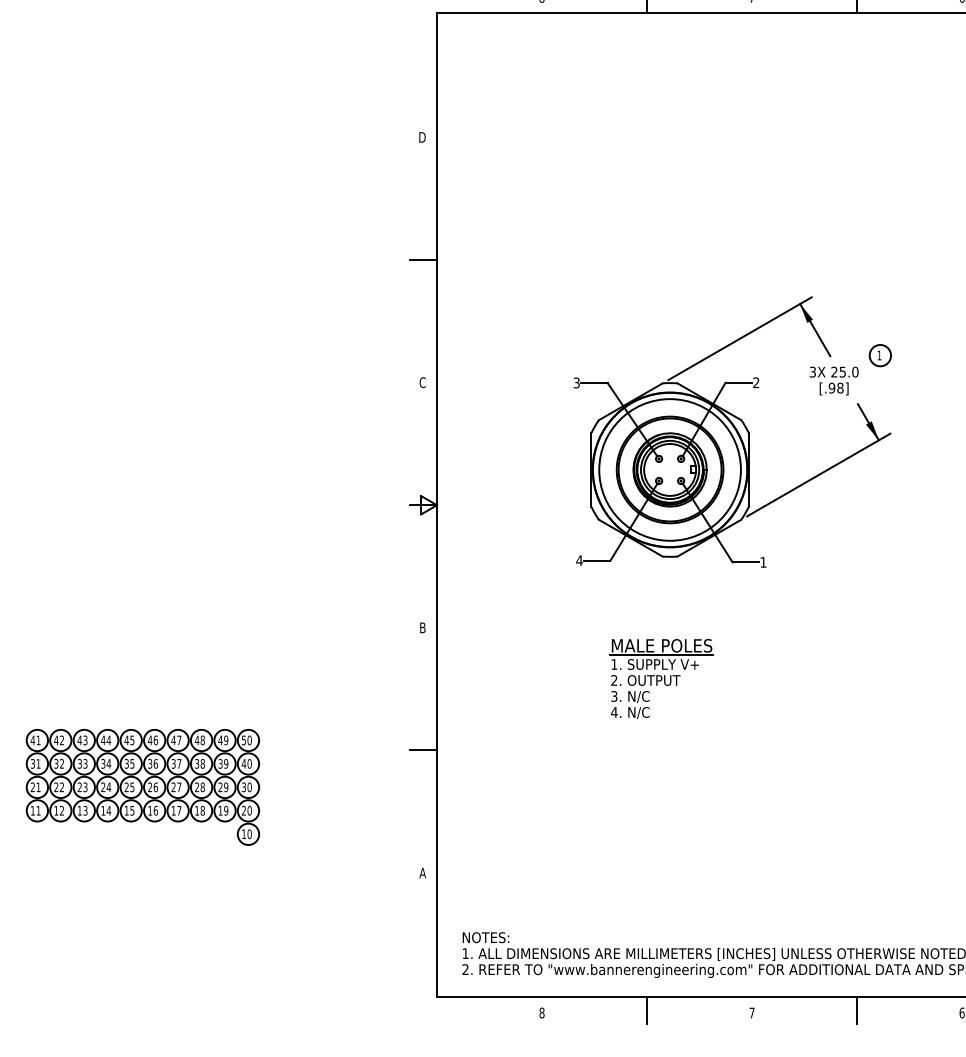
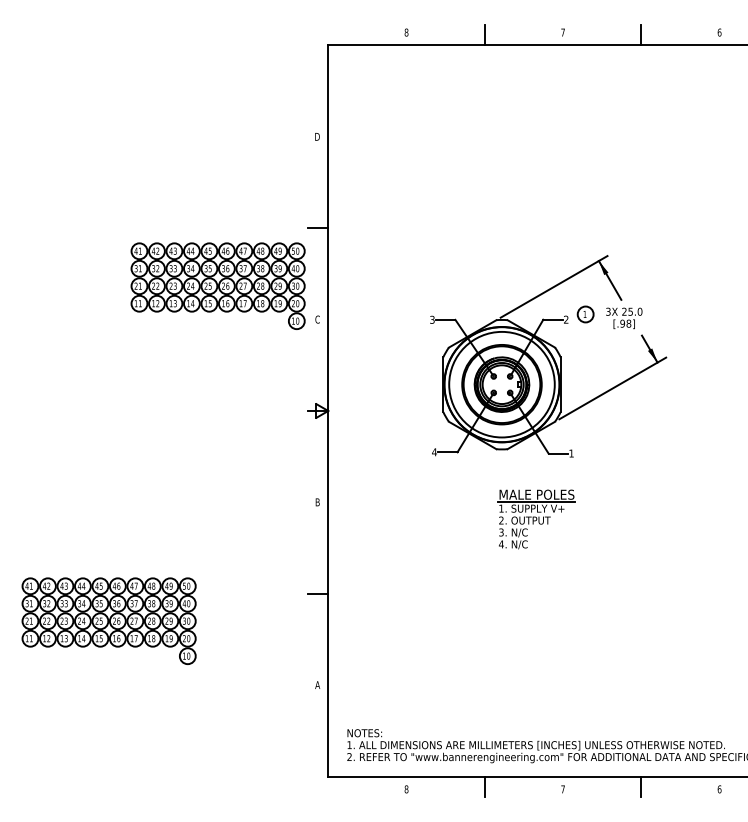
part: (288, 336) -> (217, 285), added
part: (880, 355) -> (585, 314), moved
part: (661, 679) -> (536, 519), moved

